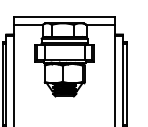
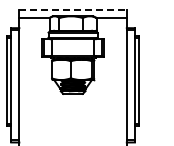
line: (65, 16) -> (73, 9), solid -> dashed

